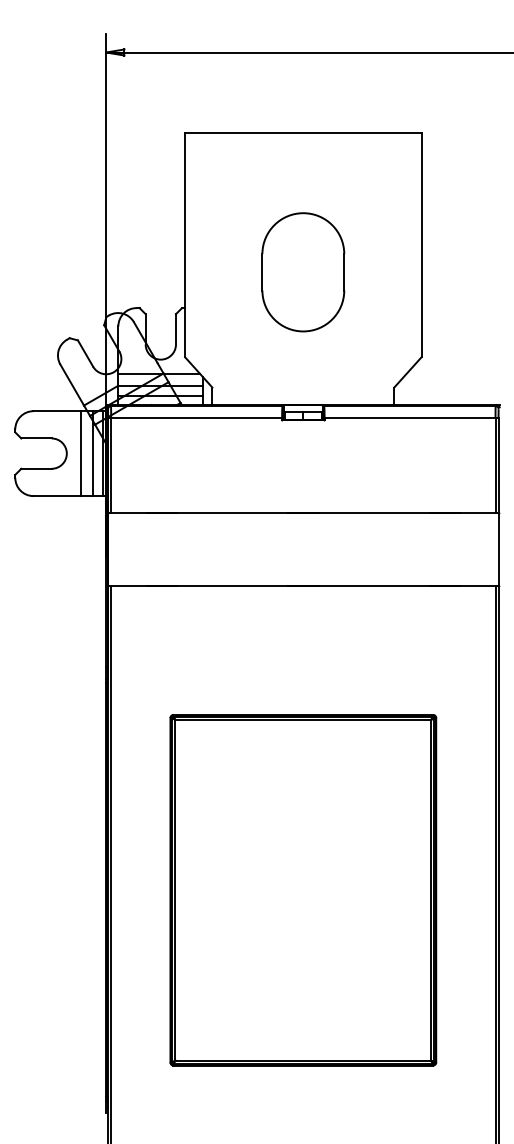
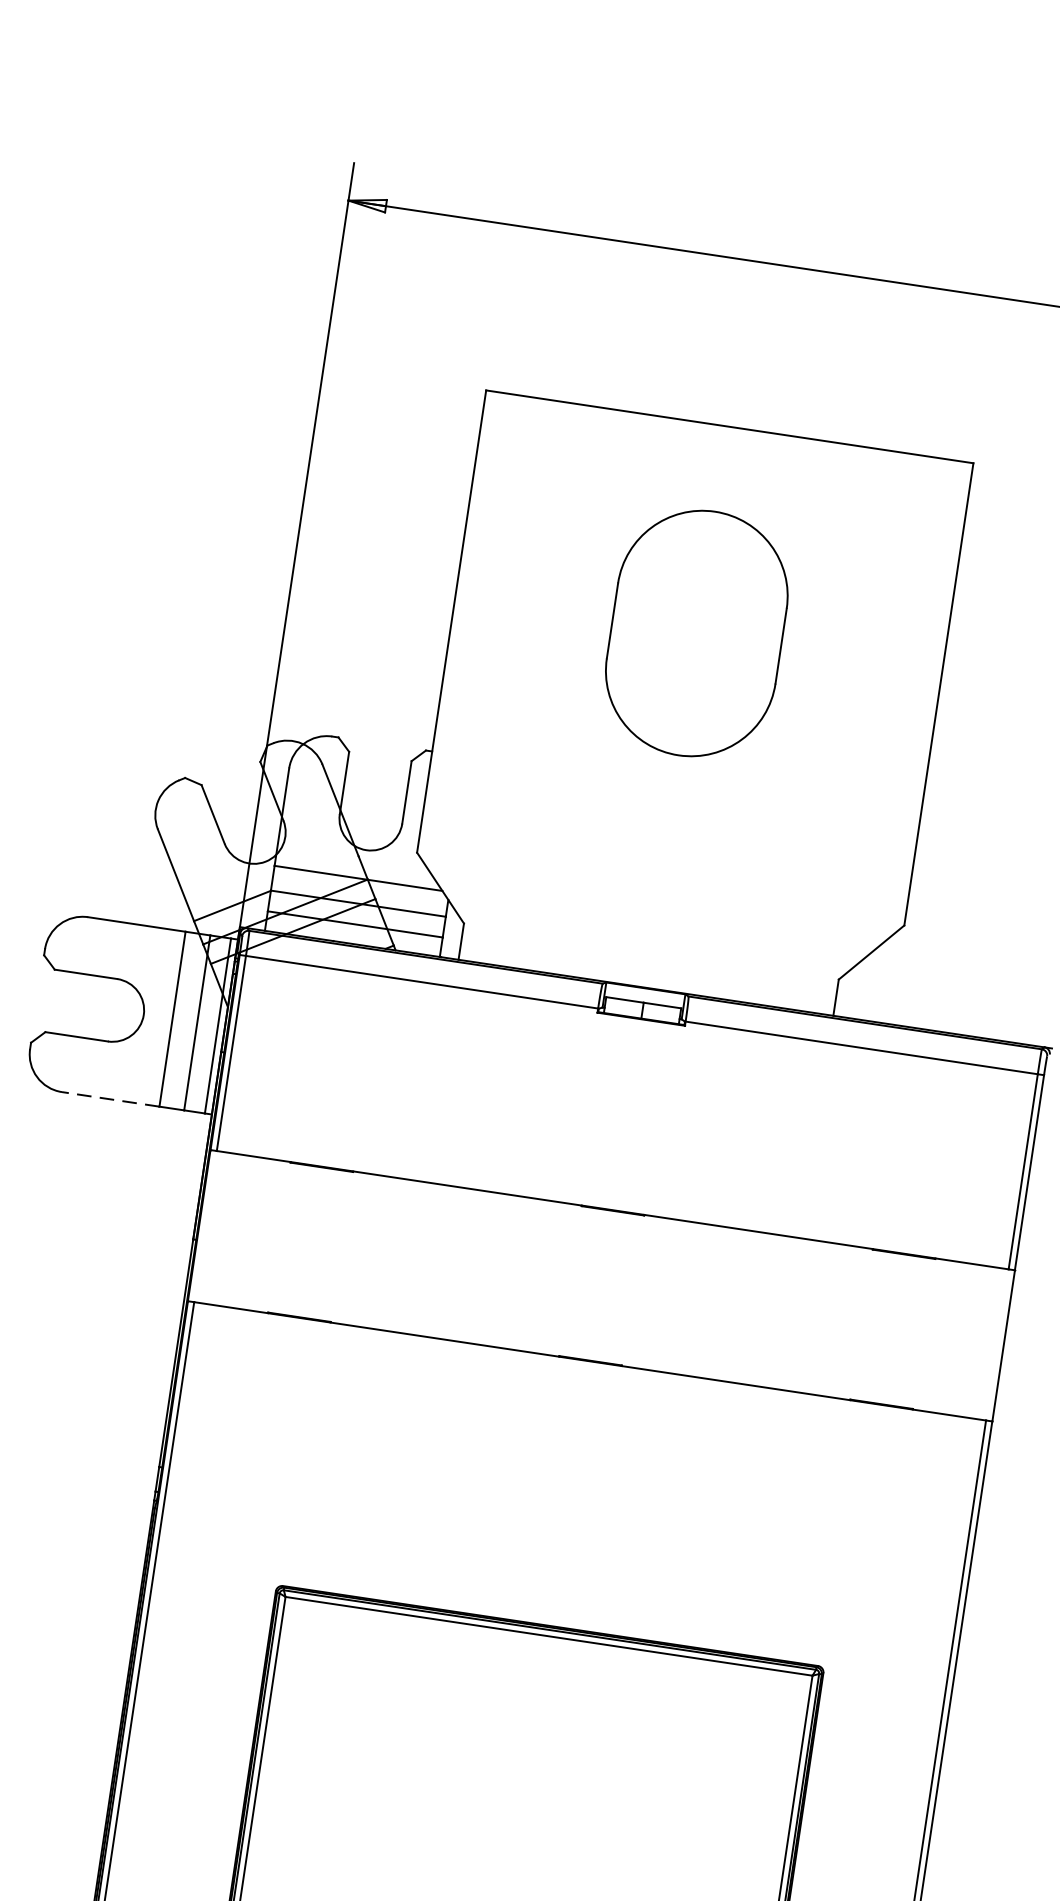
part: (303, 272) -> (697, 633), moved
line: (57, 496) -> (111, 1100), solid -> dashed

